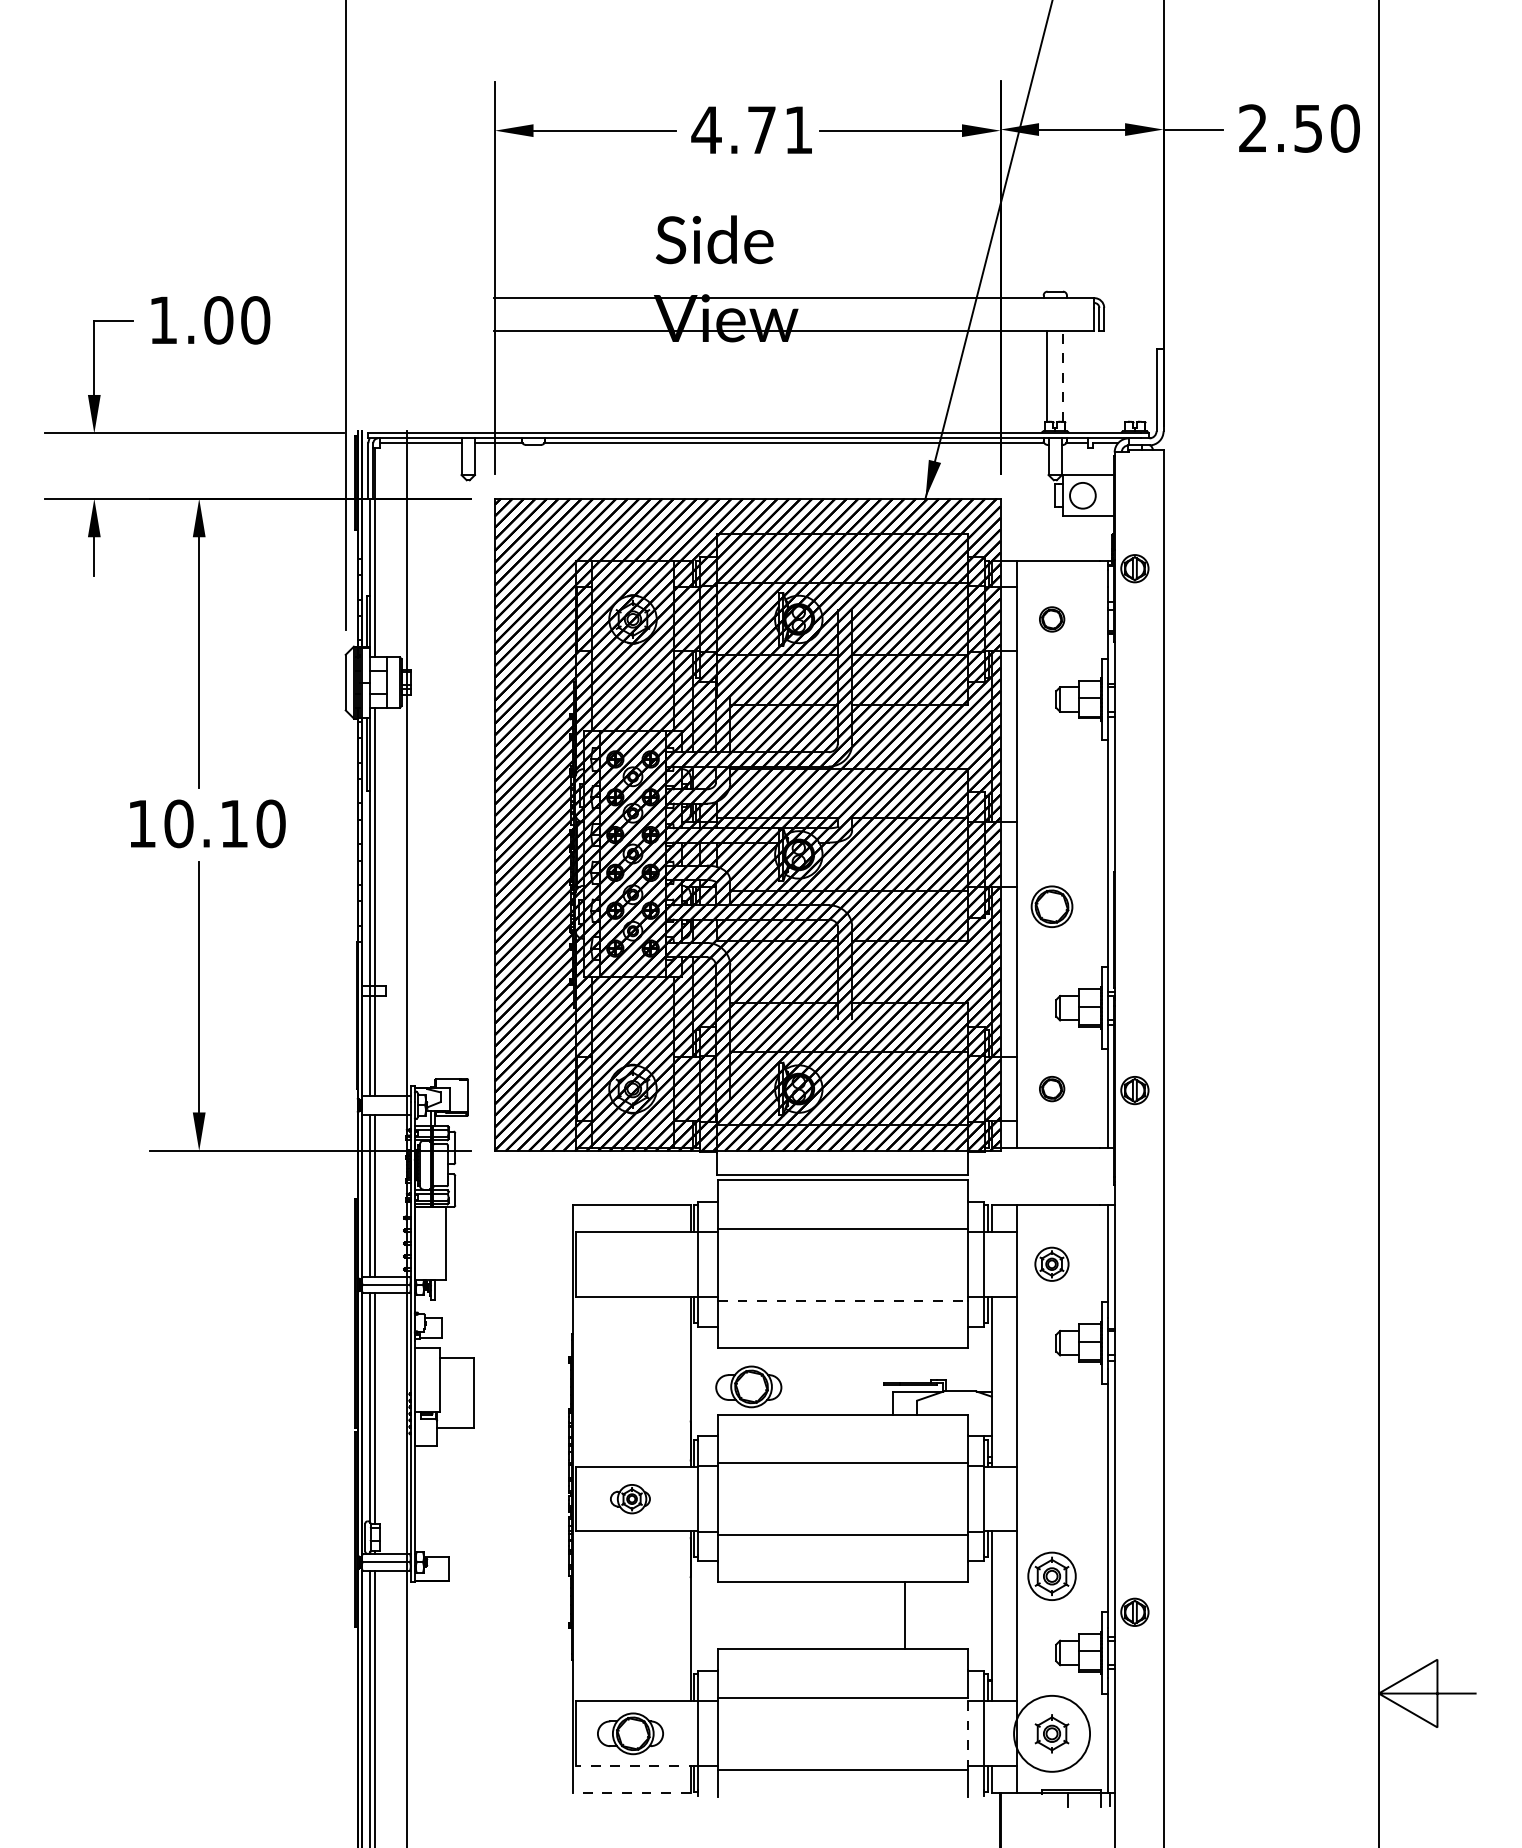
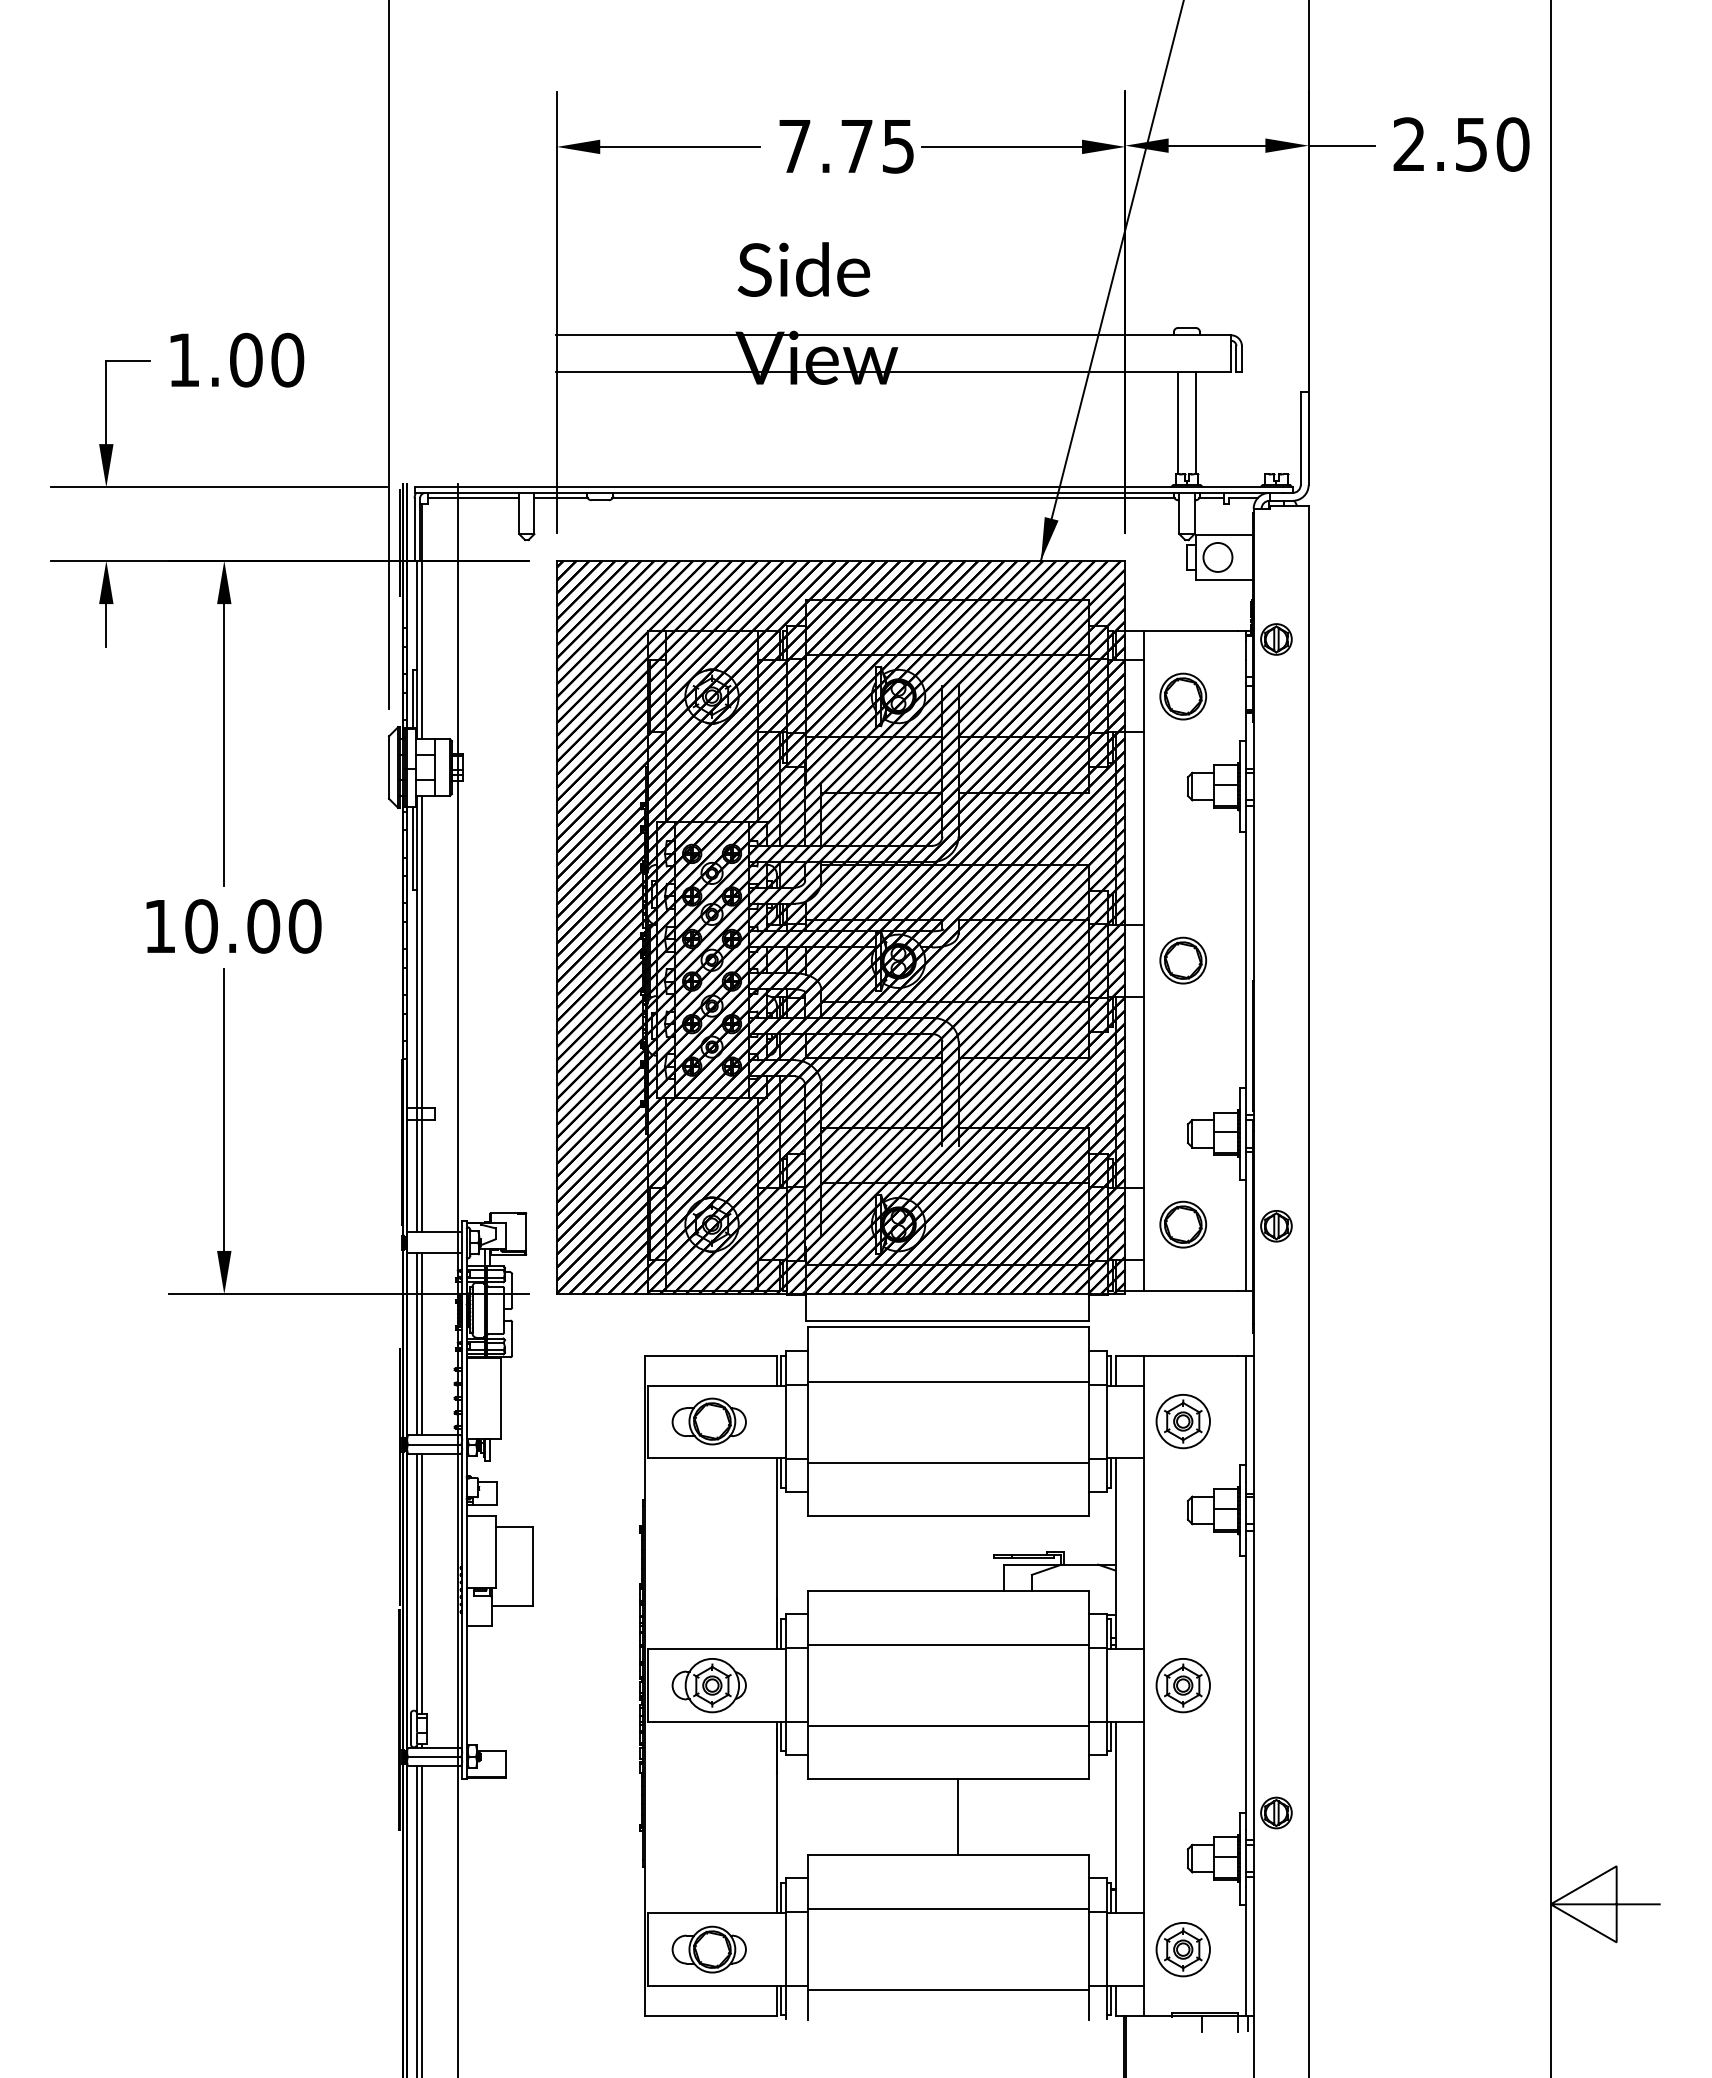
text: (751, 130) -> (845, 146), 4.71 -> 7.75
line: (1063, 375) -> (1196, 422), dashed -> solid
part: (1052, 619) -> (1183, 696), size x1.67
text: (234, 823) -> (263, 926), 10.10 -> 10.00
part: (1052, 906) -> (1183, 960), moved
part: (1052, 1088) -> (1183, 1224), size x1.67
part: (1051, 1264) -> (1182, 1421), size x1.43
line: (843, 1300) -> (948, 1462), dashed -> solid
part: (748, 1386) -> (708, 1421), moved
part: (629, 1498) -> (708, 1685), size x1.67
part: (1051, 1576) -> (1182, 1685), moved
line: (905, 1615) -> (958, 1816), moved
line: (968, 1732) -> (1089, 1948), dashed -> solid
circle: (1051, 1733) -> (1182, 1949), size x0.62
line: (636, 1765) -> (716, 1985), dashed -> solid
line: (631, 1792) -> (710, 2015), dashed -> solid

